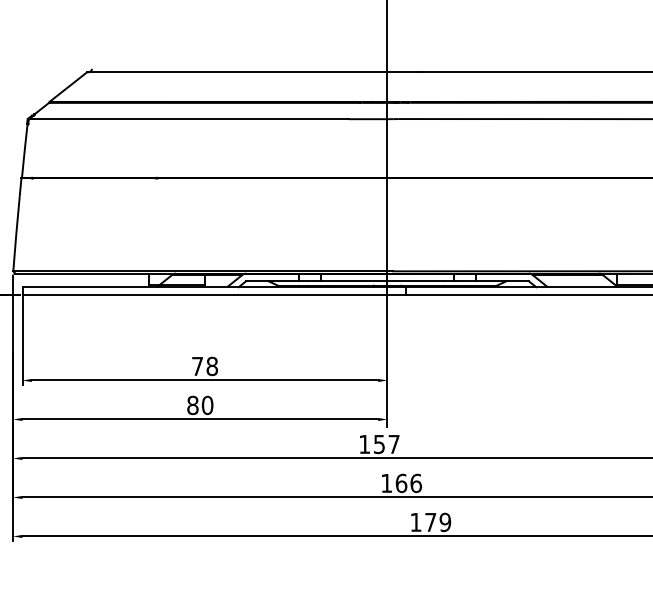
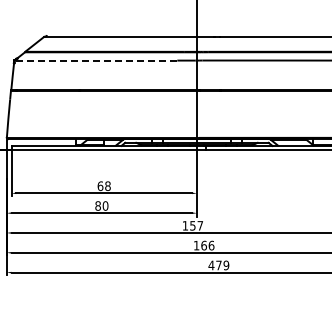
line: (187, 119) -> (95, 60), solid -> dashed
text: (197, 366) -> (100, 186), 78 -> 68
text: (416, 522) -> (211, 265), 179 -> 479

